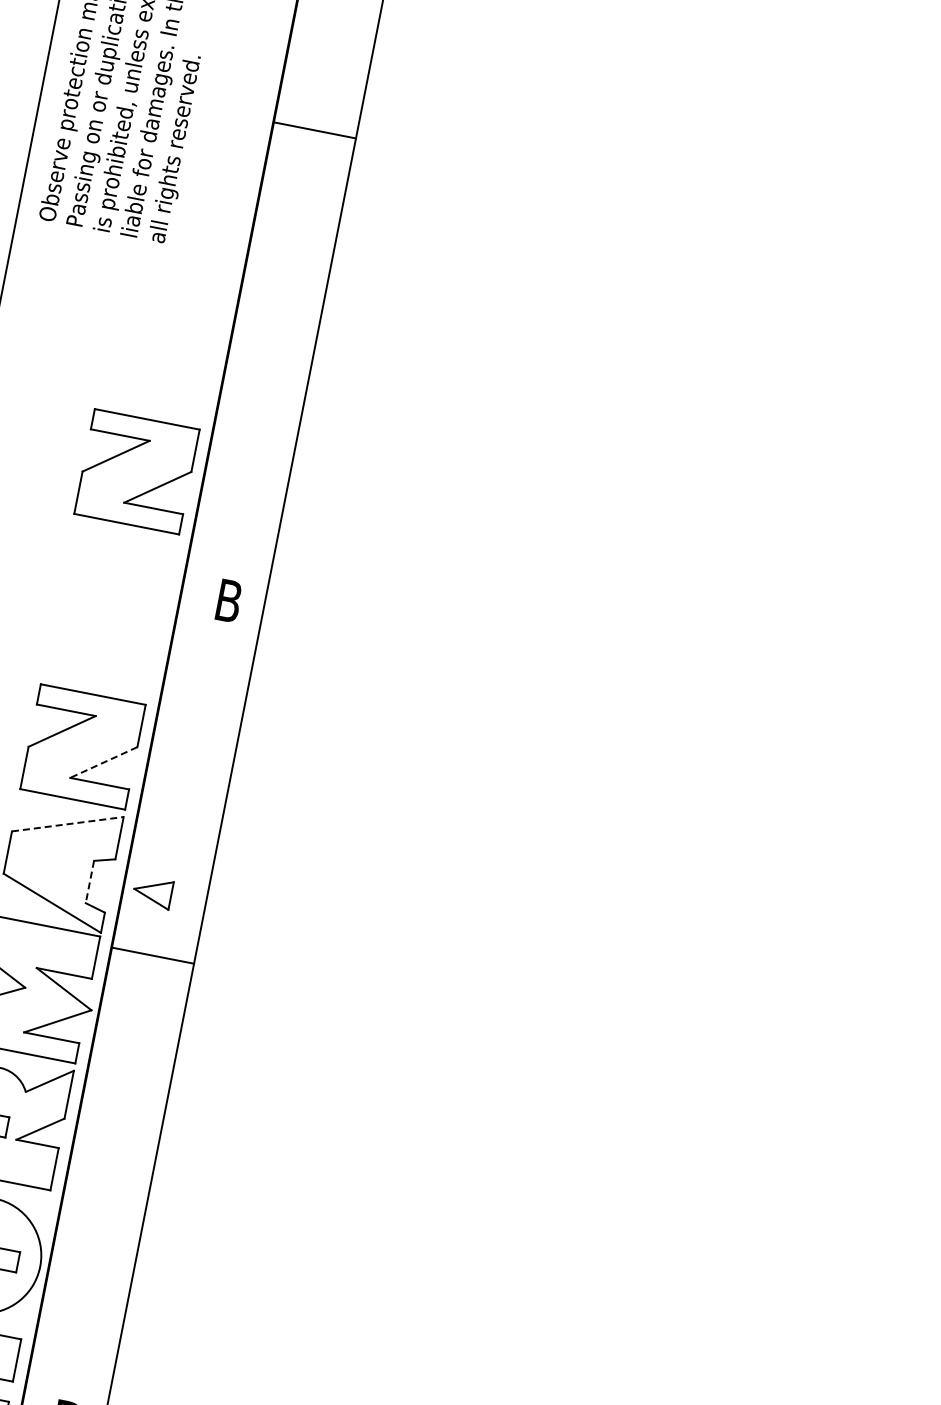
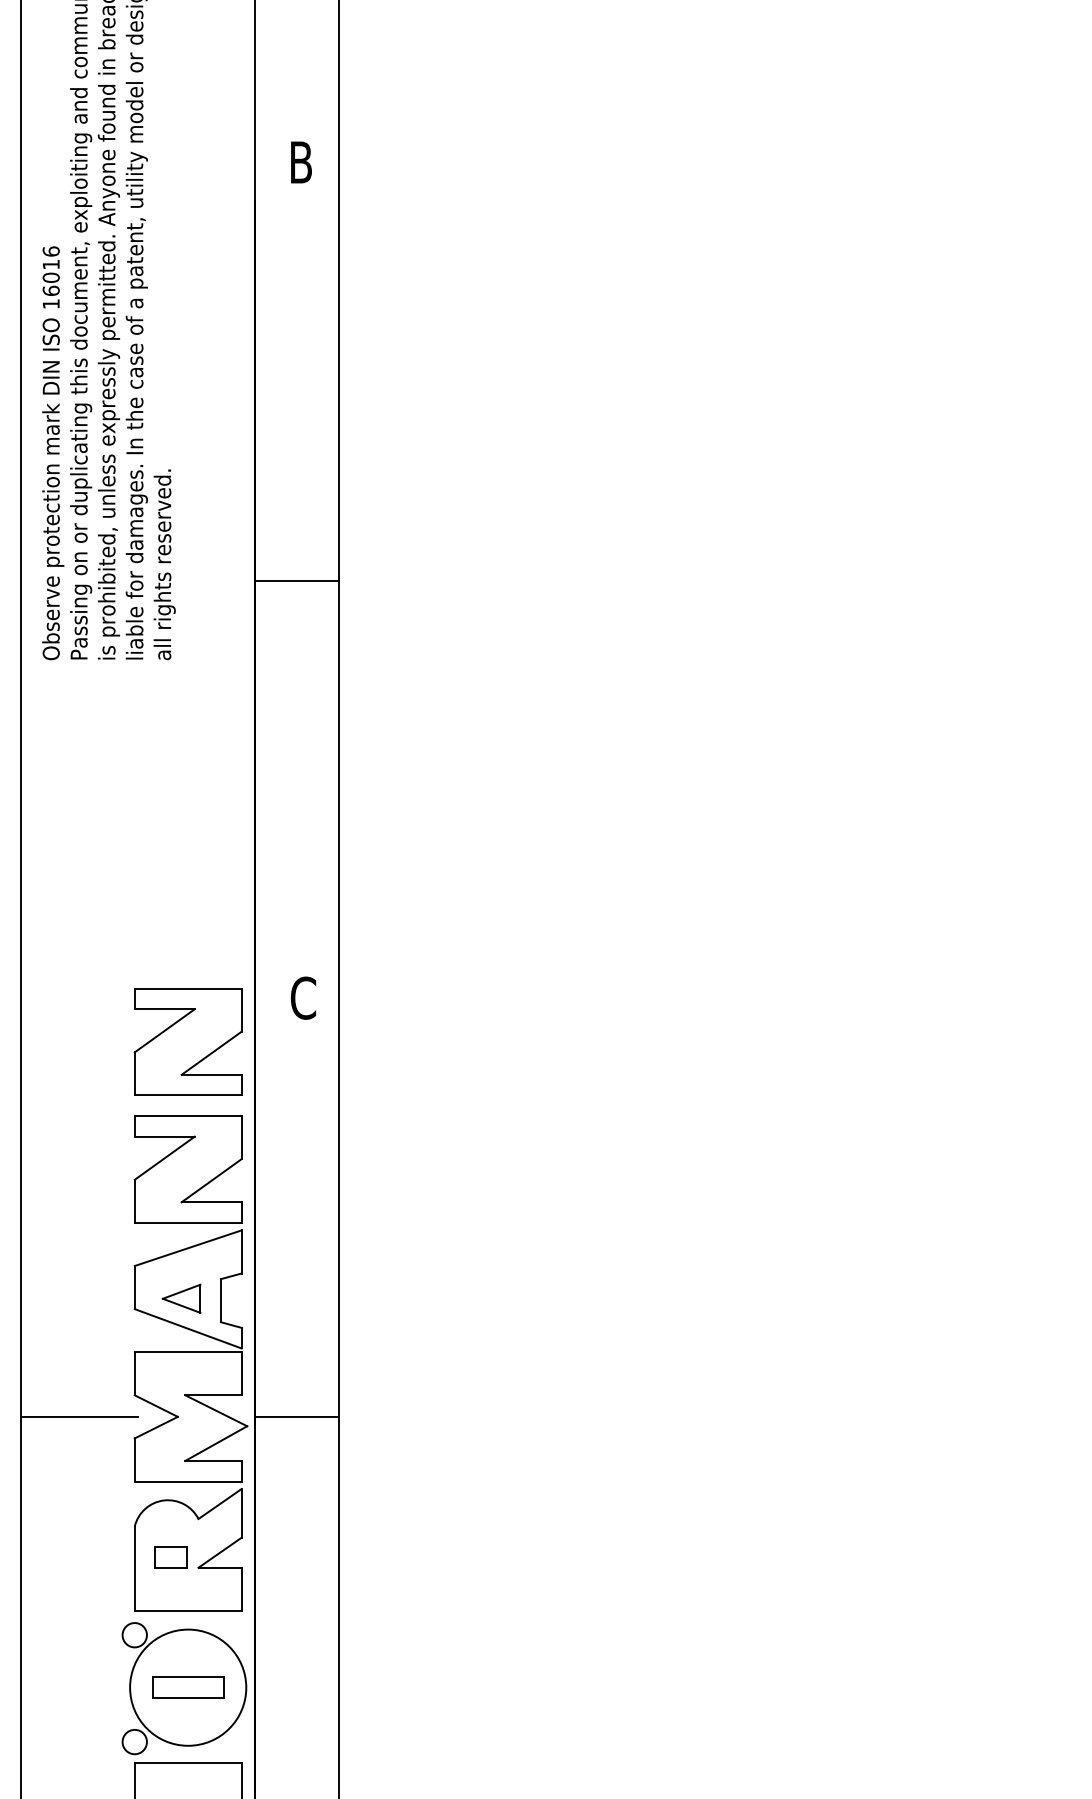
line: (314, 130) -> (296, 580), moved
part: (136, 471) -> (187, 1041), moved
text: (229, 600) -> (303, 997), B -> C
line: (103, 762) -> (211, 1180), dashed -> solid
line: (68, 824) -> (188, 1248), dashed -> solid
line: (90, 881) -> (221, 1300), dashed -> solid
part: (152, 892) -> (181, 1298), moved
line: (152, 955) -> (296, 1416), moved

